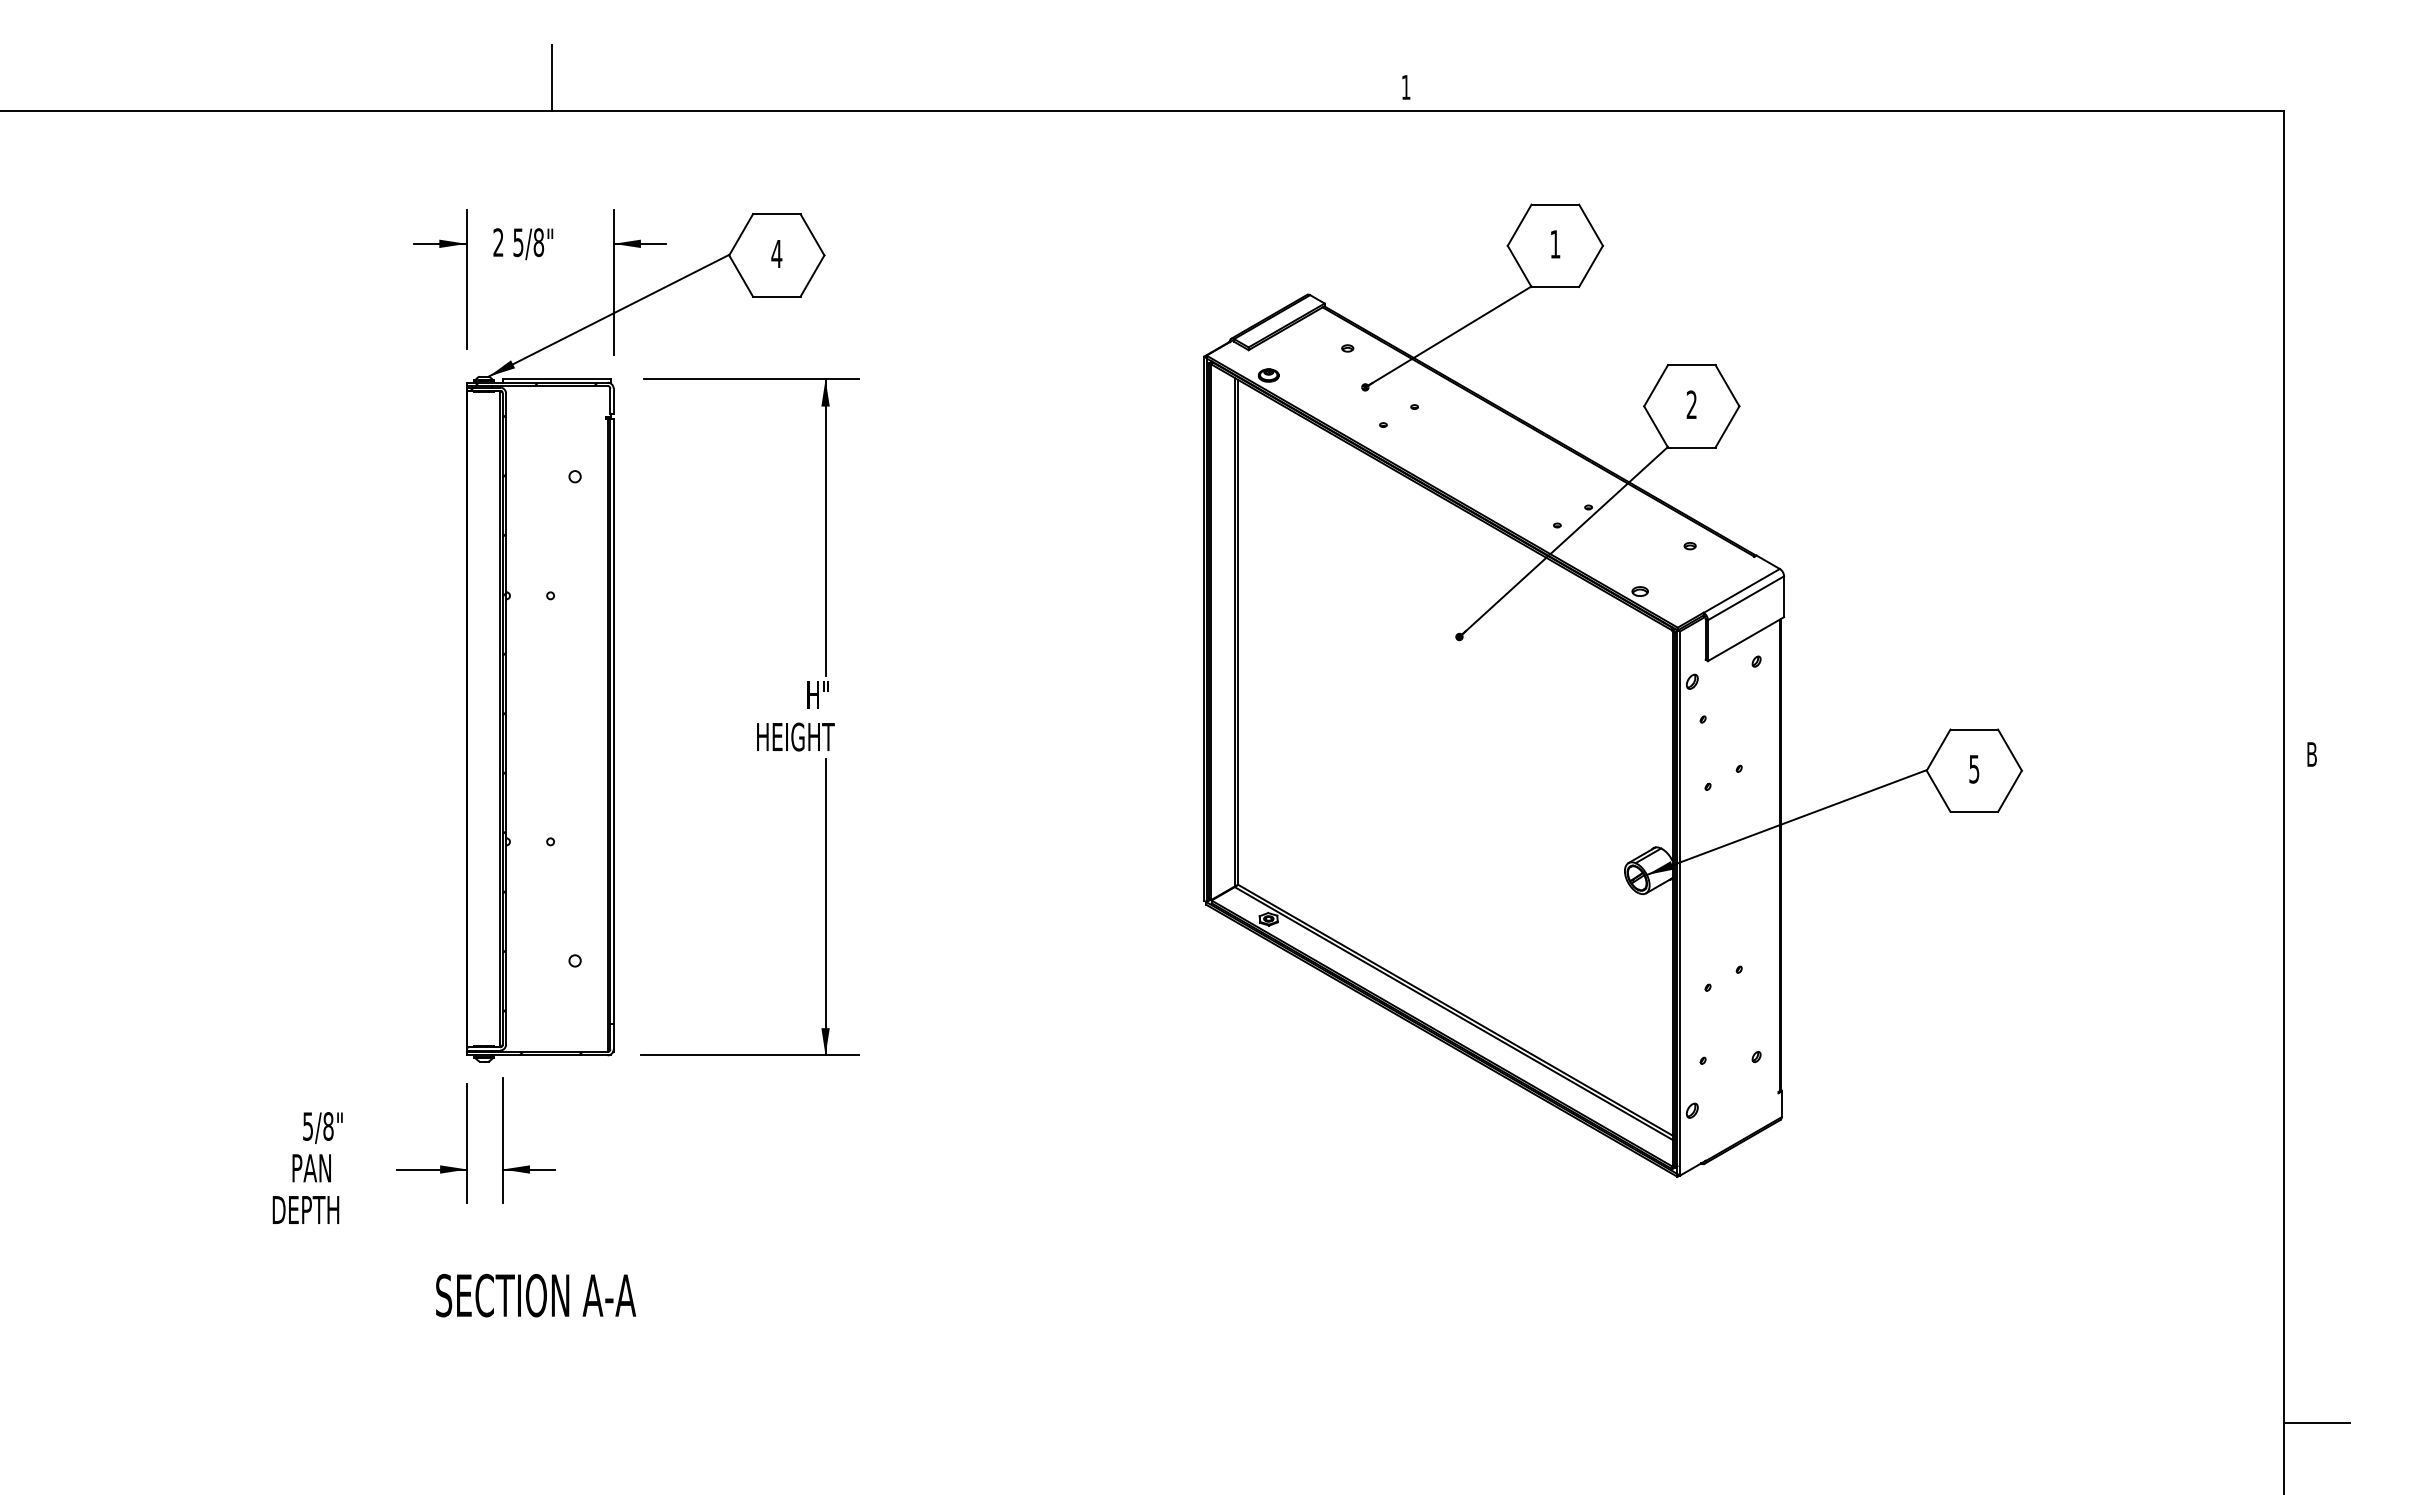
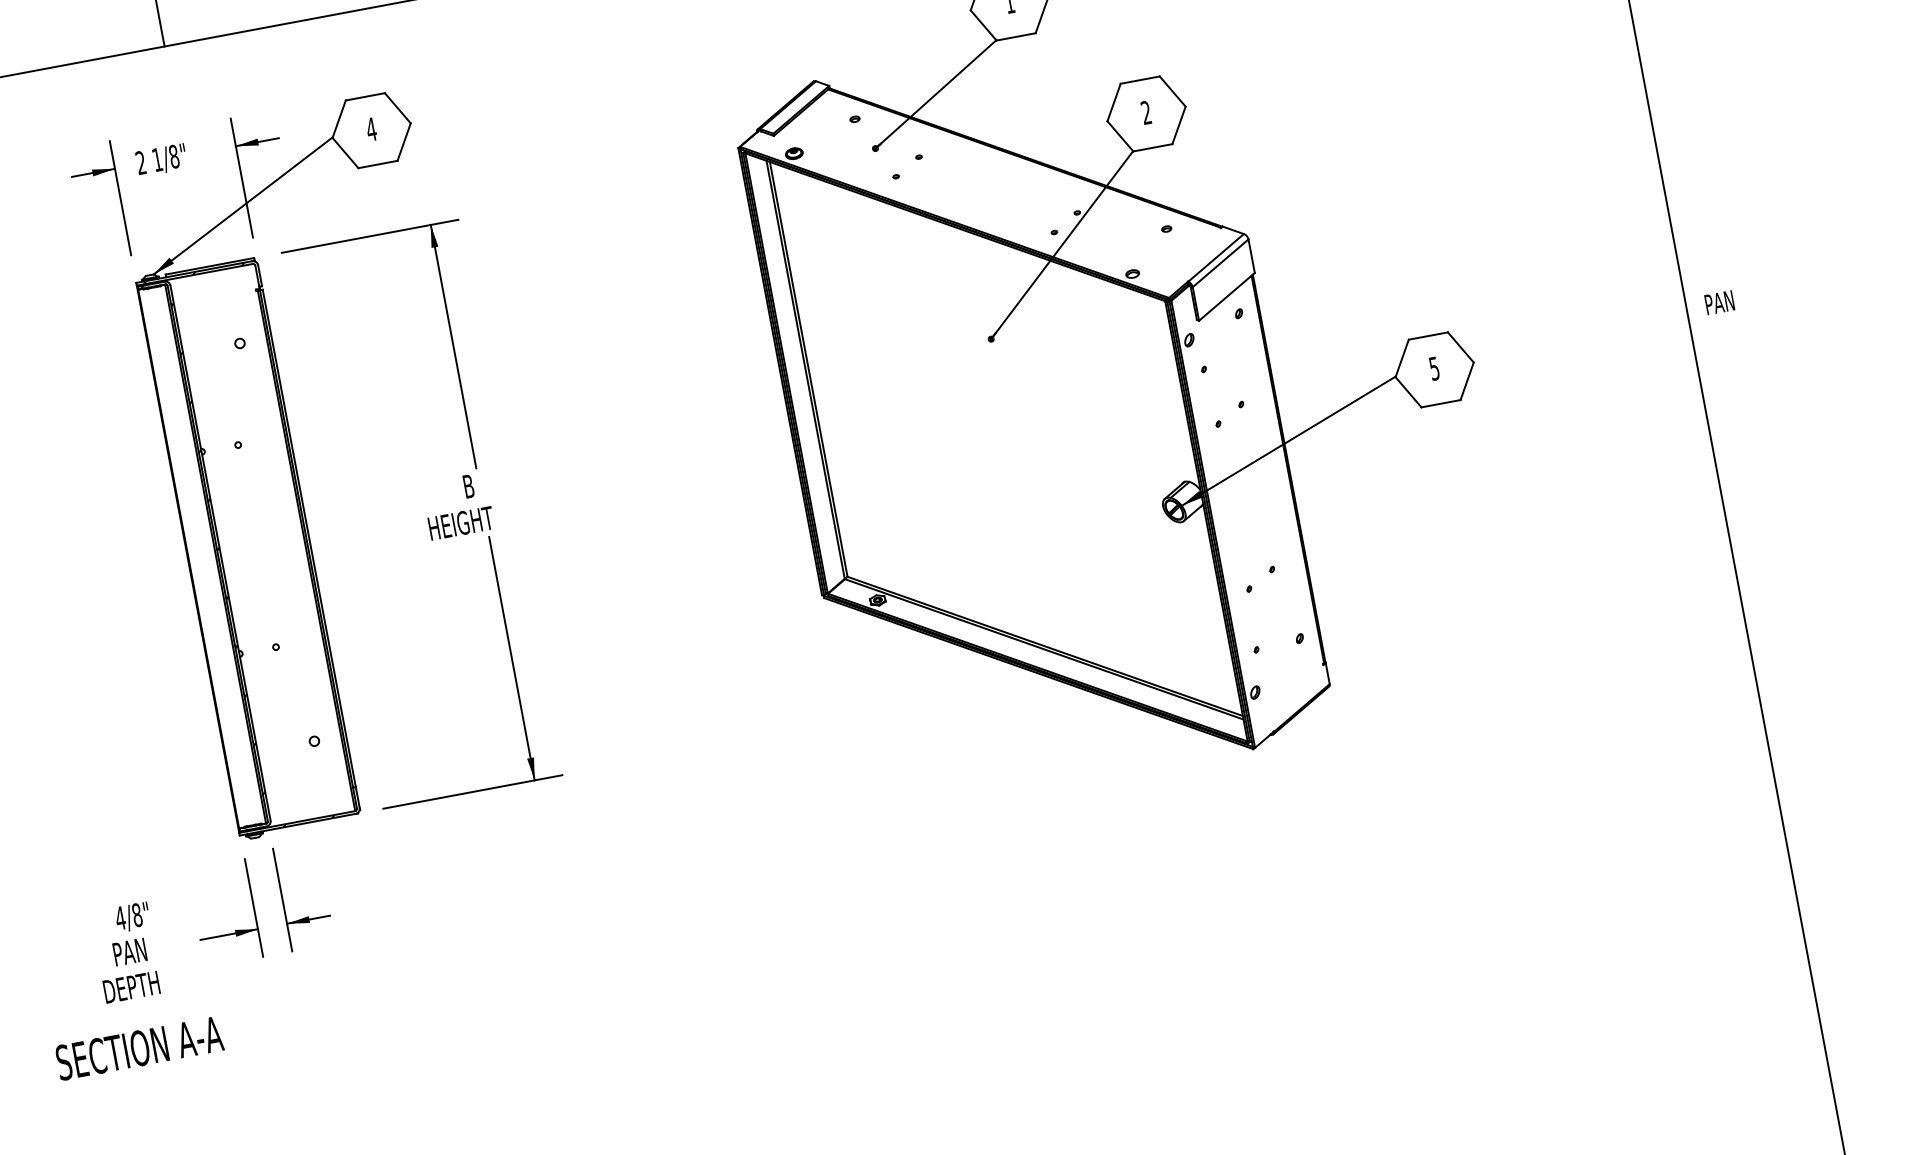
text: (518, 242) -> (157, 159), 5/8" -> 1/8"
text: (817, 695) -> (472, 485), H" -> B
text: (2325, 754) -> (1720, 302), B -> PAN
text: (307, 1126) -> (120, 918), 5/8" -> 4/8"
text: (536, 1295) -> (140, 1048), moved
line: (2317, 1422) -> (1816, 852), removed

